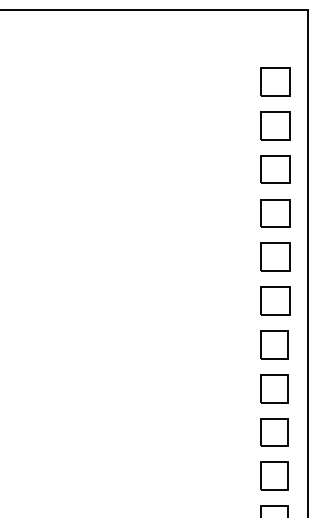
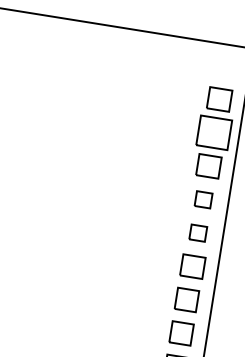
part: (275, 125) -> (214, 132), size x1.4
part: (275, 213) -> (203, 199), size x0.7
part: (275, 256) -> (198, 232), size x0.7

